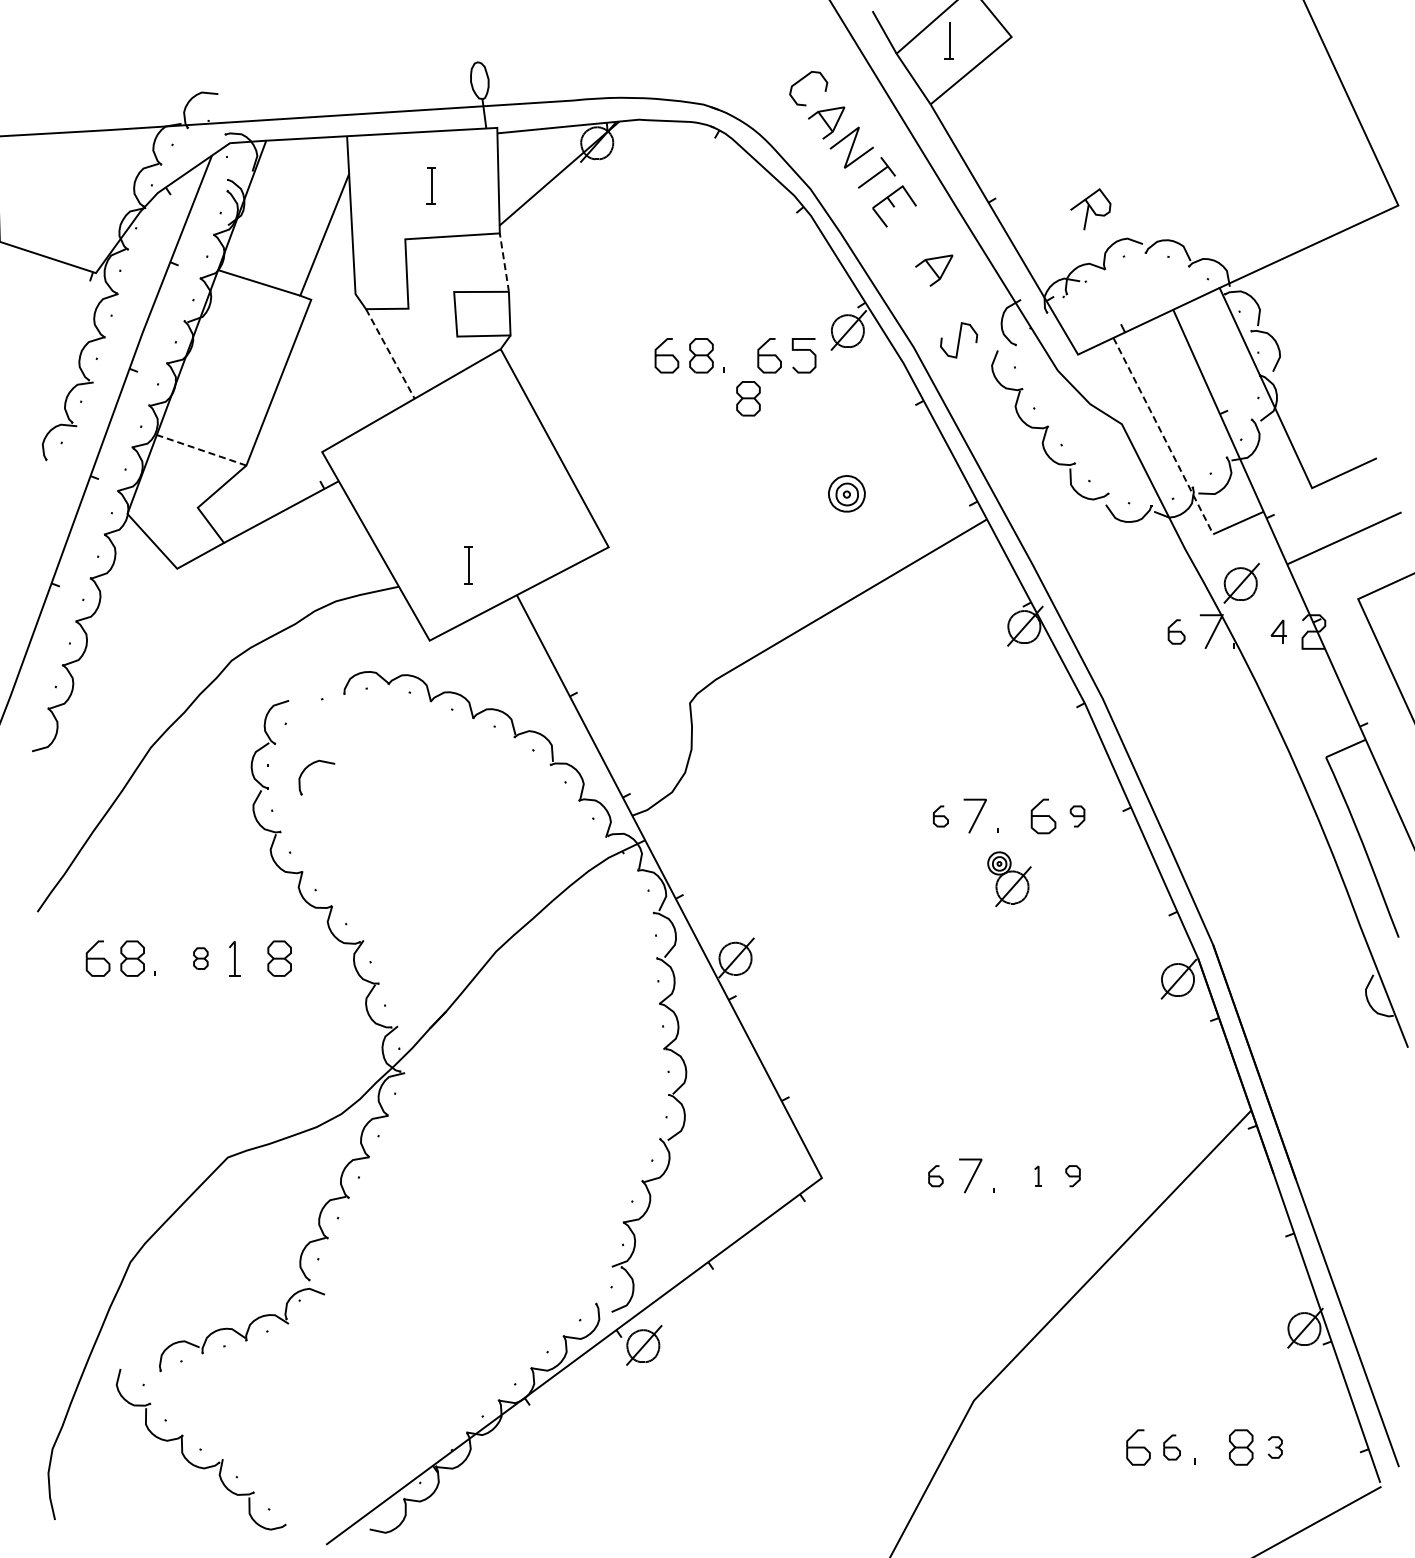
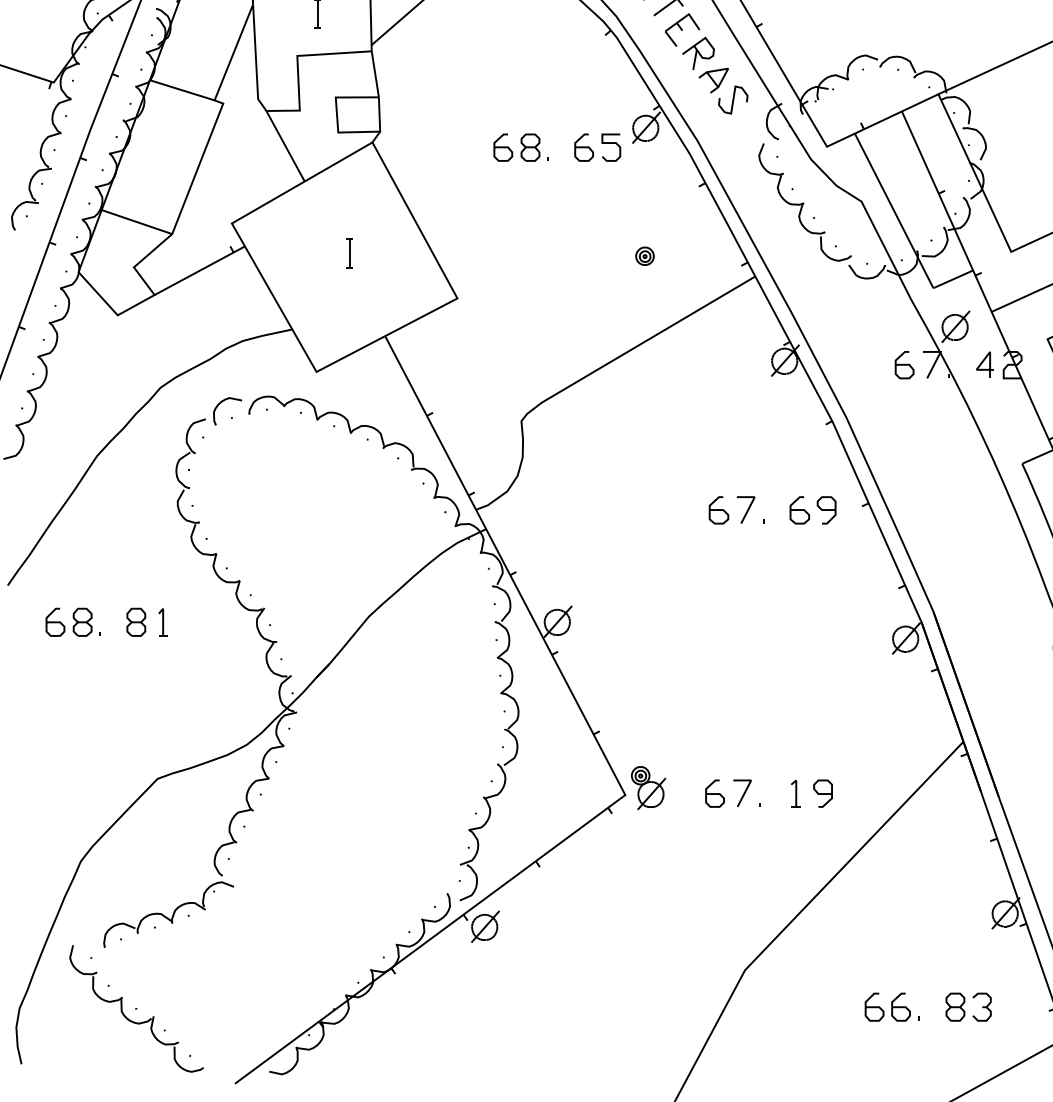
part: (1090, 209) -> (698, 53), moved
line: (504, 262) -> (375, 74), dashed -> solid
curve: (959, 340) -> (733, 100), moved
line: (390, 353) -> (285, 145), dashed -> solid
part: (748, 398) -> (567, 181), removed
line: (1163, 436) -> (894, 211), dashed -> solid
line: (200, 449) -> (136, 221), dashed -> solid
part: (846, 493) -> (644, 256), size x0.62
part: (468, 565) -> (349, 252), moved
part: (1176, 631) -> (904, 364), size x1.43
part: (1278, 631) -> (984, 364), size x1.43
part: (307, 768) -> (220, 404), moved
part: (940, 816) -> (718, 510), size x1.67
part: (1077, 816) -> (826, 510), size x1.67
part: (1009, 879) -> (648, 788), moved
part: (200, 958) -> (136, 622), size x1.67
part: (279, 958) -> (198, 622), removed
part: (935, 1175) -> (714, 793), size x1.67
part: (1072, 1175) -> (822, 793), size x1.67
part: (1037, 1176) -> (795, 793), size x1.67
part: (1171, 1447) -> (900, 1007), size x1.43
part: (1275, 1447) -> (982, 1007), size x1.67

